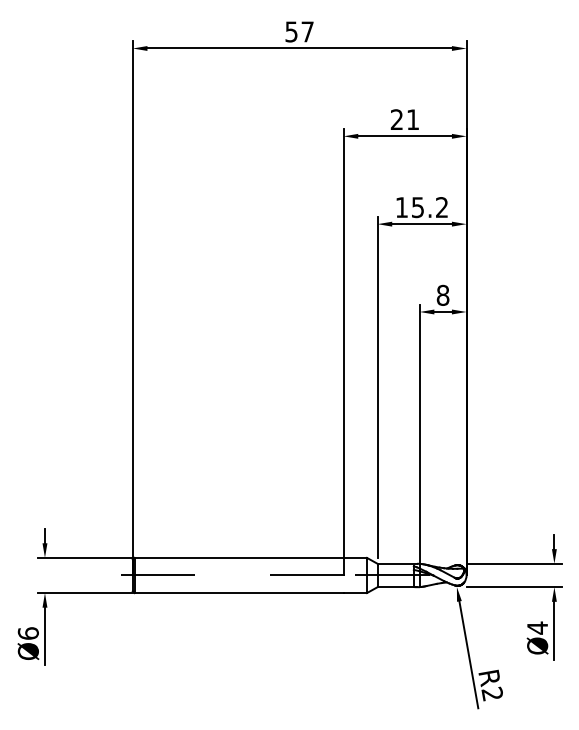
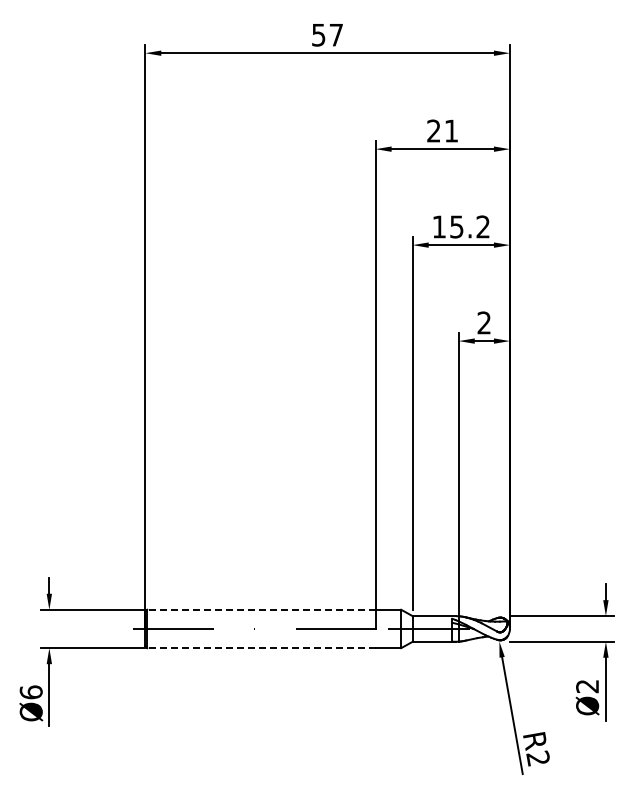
text: (443, 294) -> (484, 322), 8 -> 2
line: (238, 557) -> (260, 609), solid -> dashed
line: (238, 593) -> (260, 648), solid -> dashed
text: (537, 628) -> (587, 686), Ø4 -> Ø2

